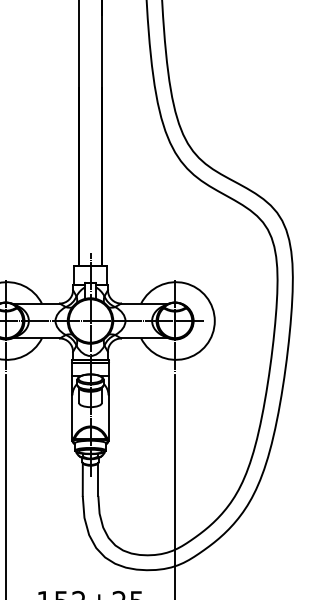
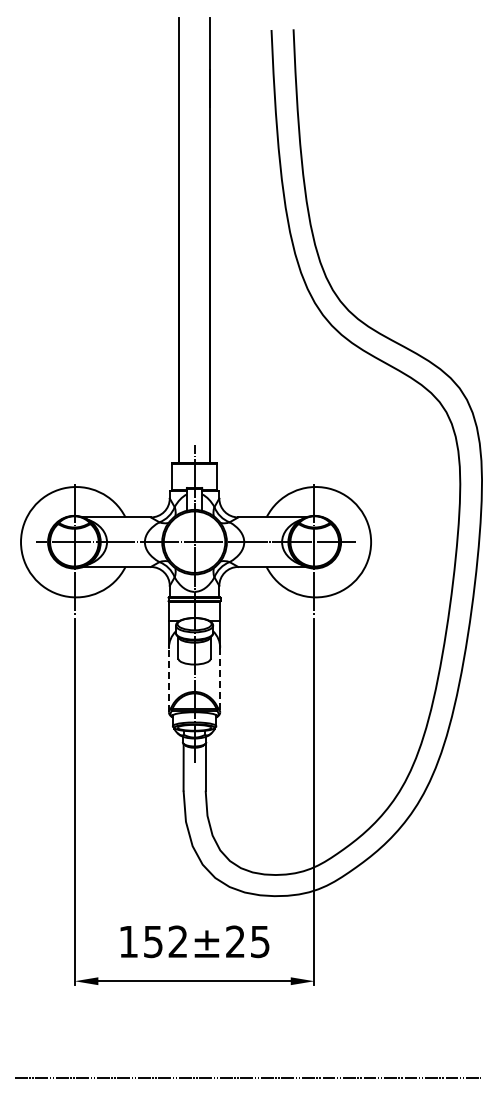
line: (72, 417) -> (168, 679), solid -> dashed
line: (108, 418) -> (220, 680), solid -> dashed

